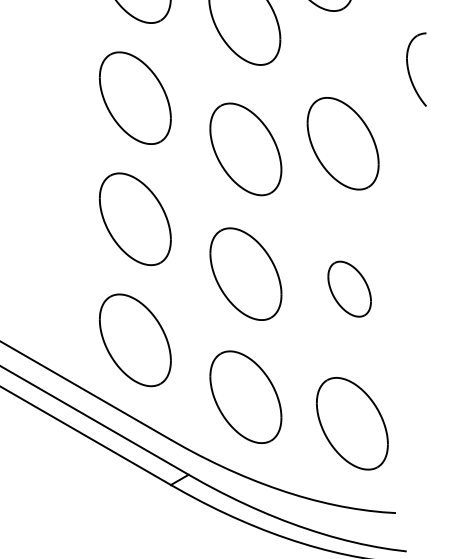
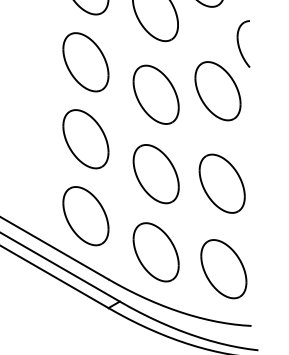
part: (416, 68) -> (243, 43), moved
part: (348, 288) -> (221, 183), size x1.67

